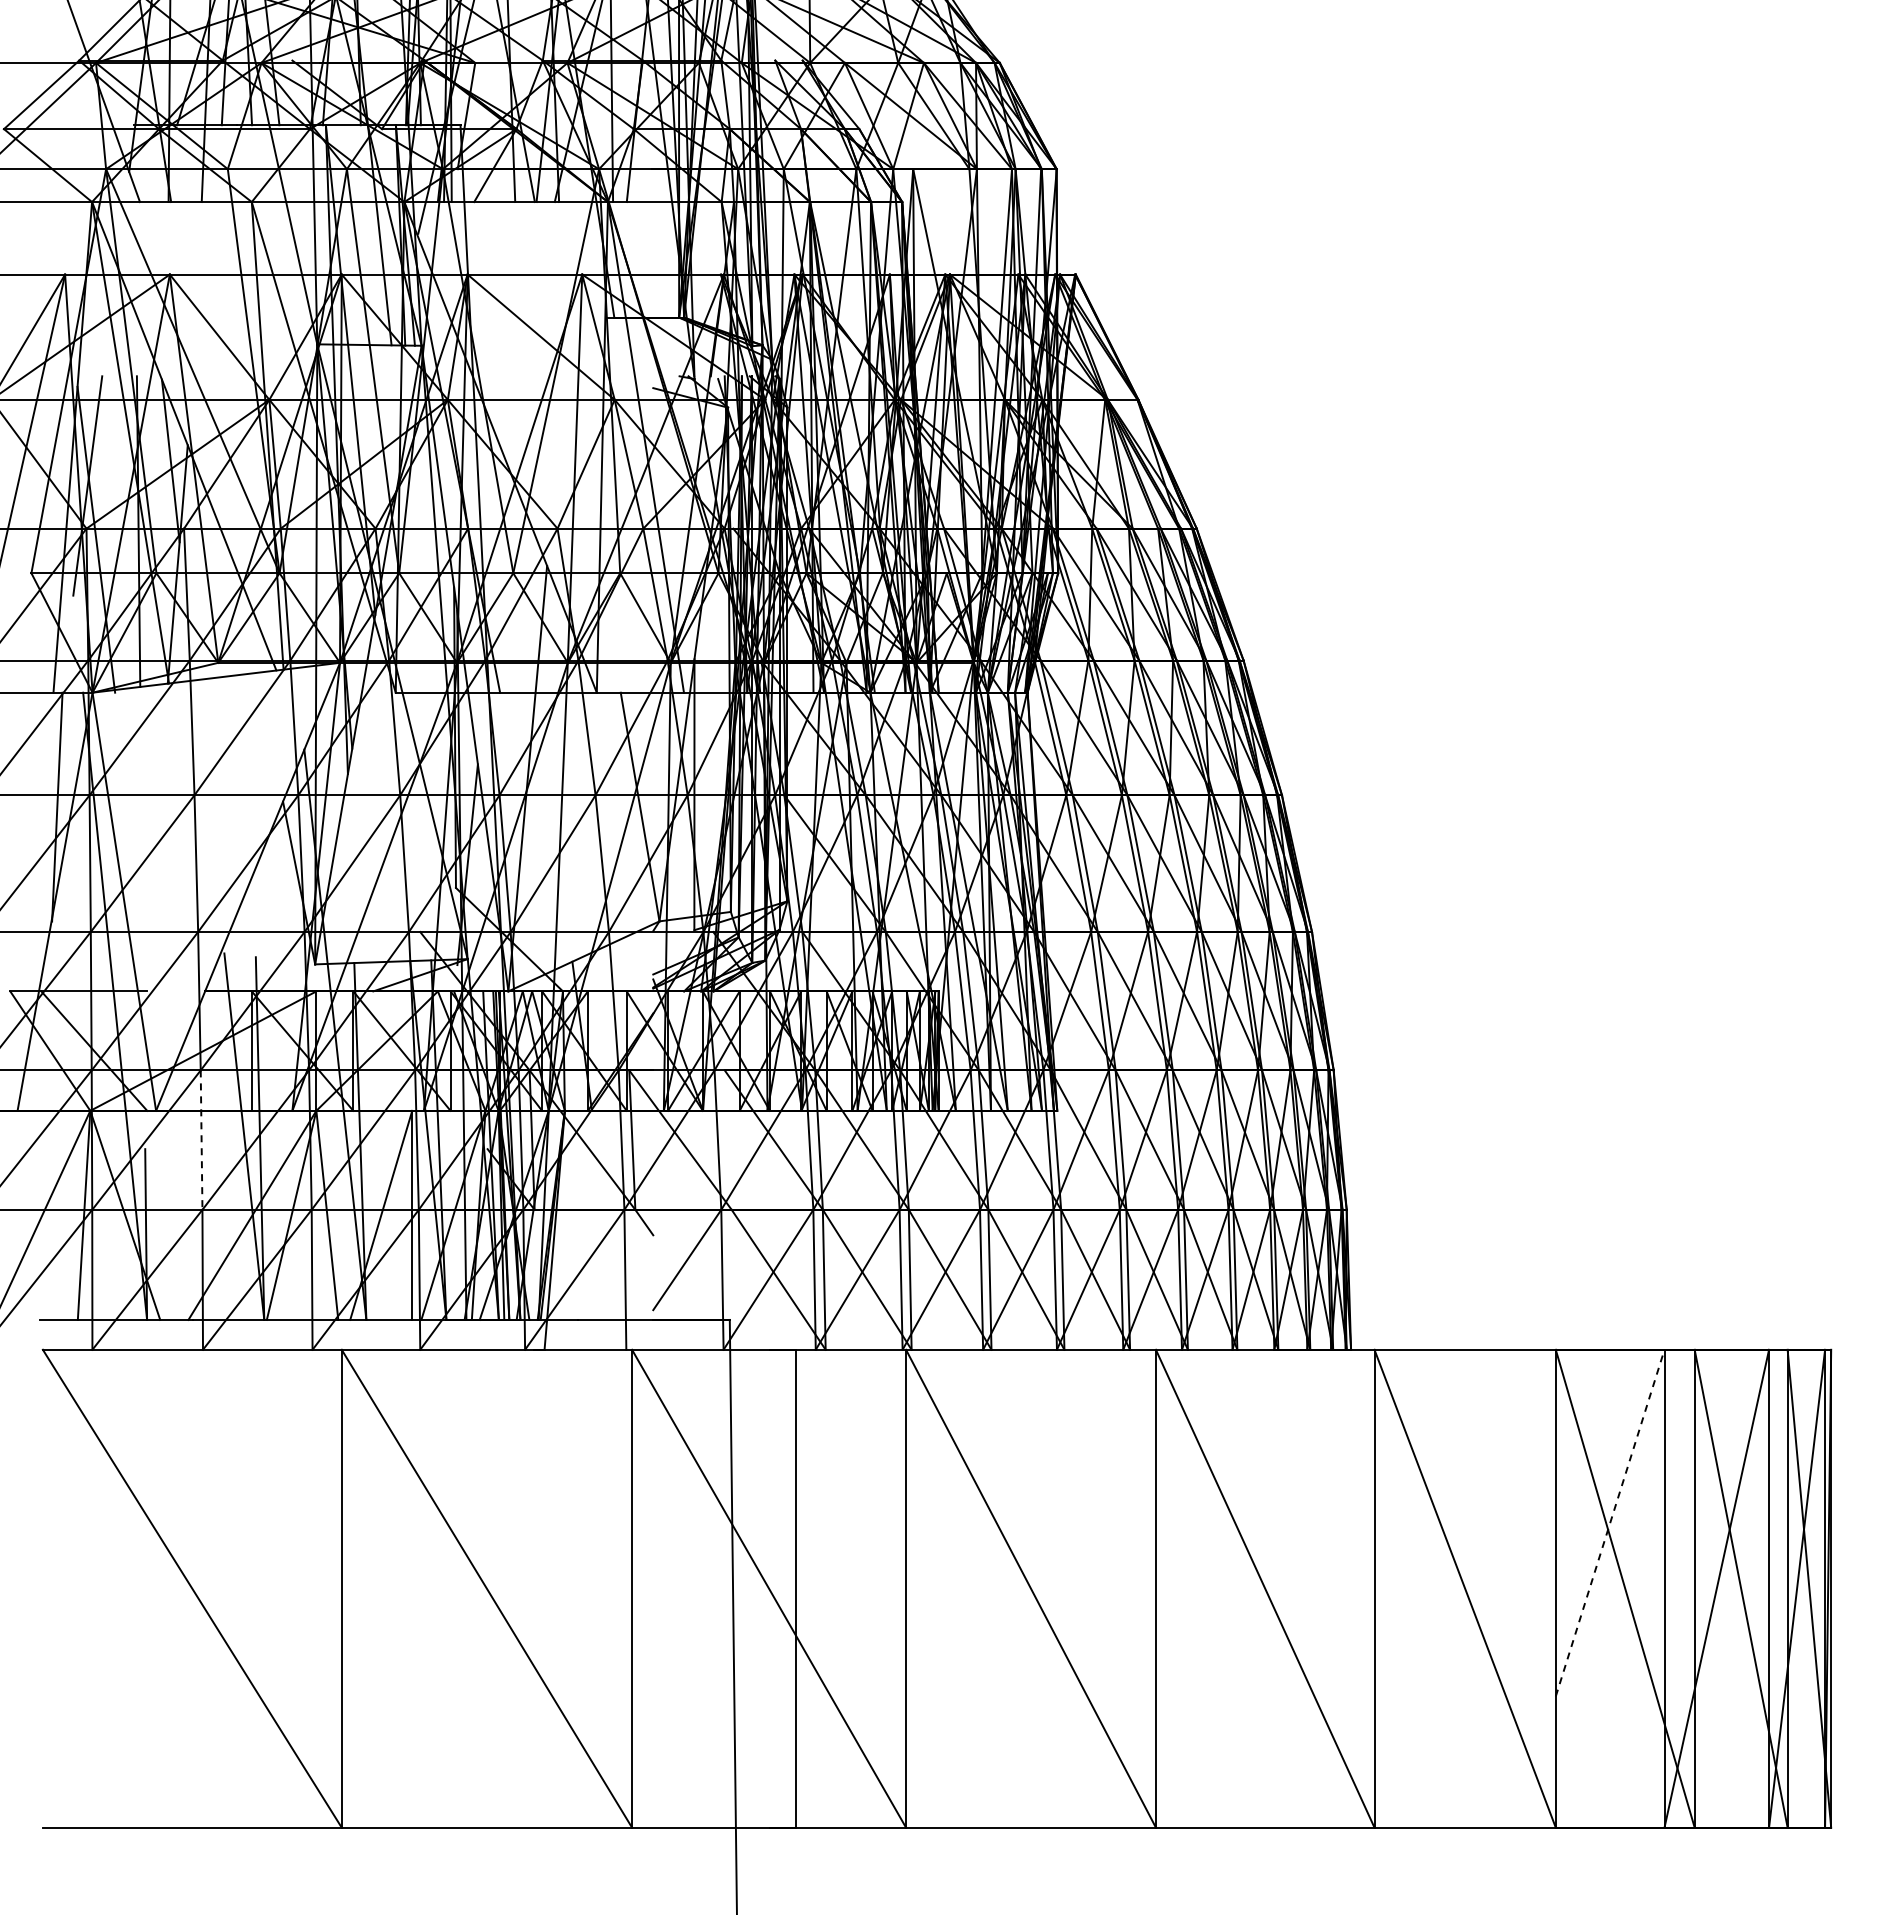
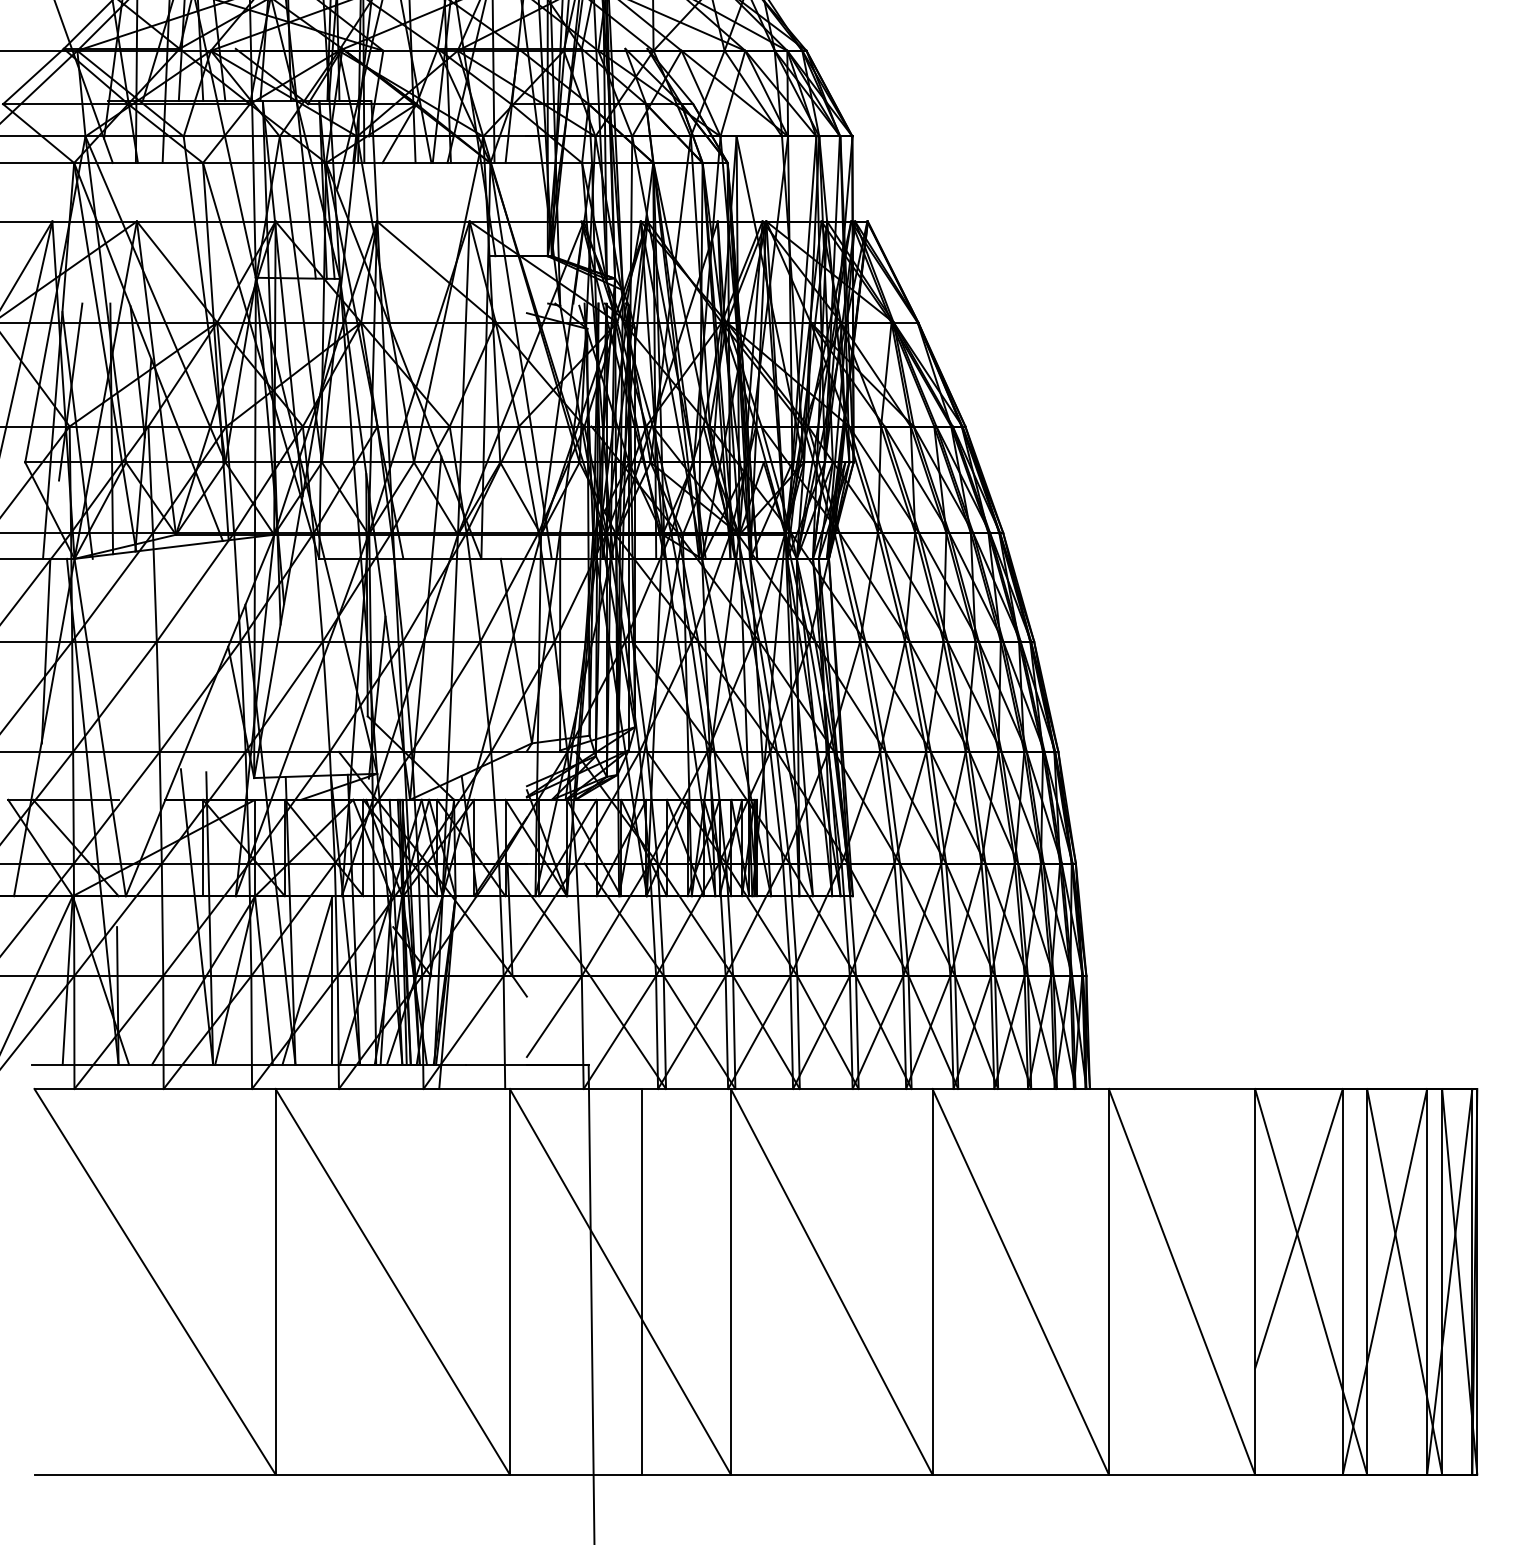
line: (201, 1140) -> (162, 920), dashed -> solid
line: (1610, 1523) -> (1299, 1229), dashed -> solid

